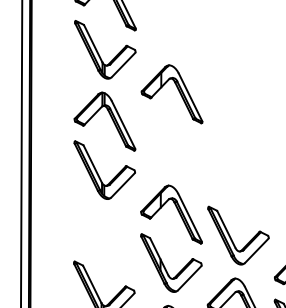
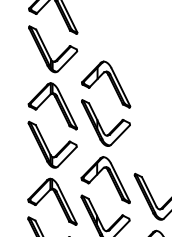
part: (165, 145) -> (100, 125), added
part: (110, 238) -> (57, 199), added

